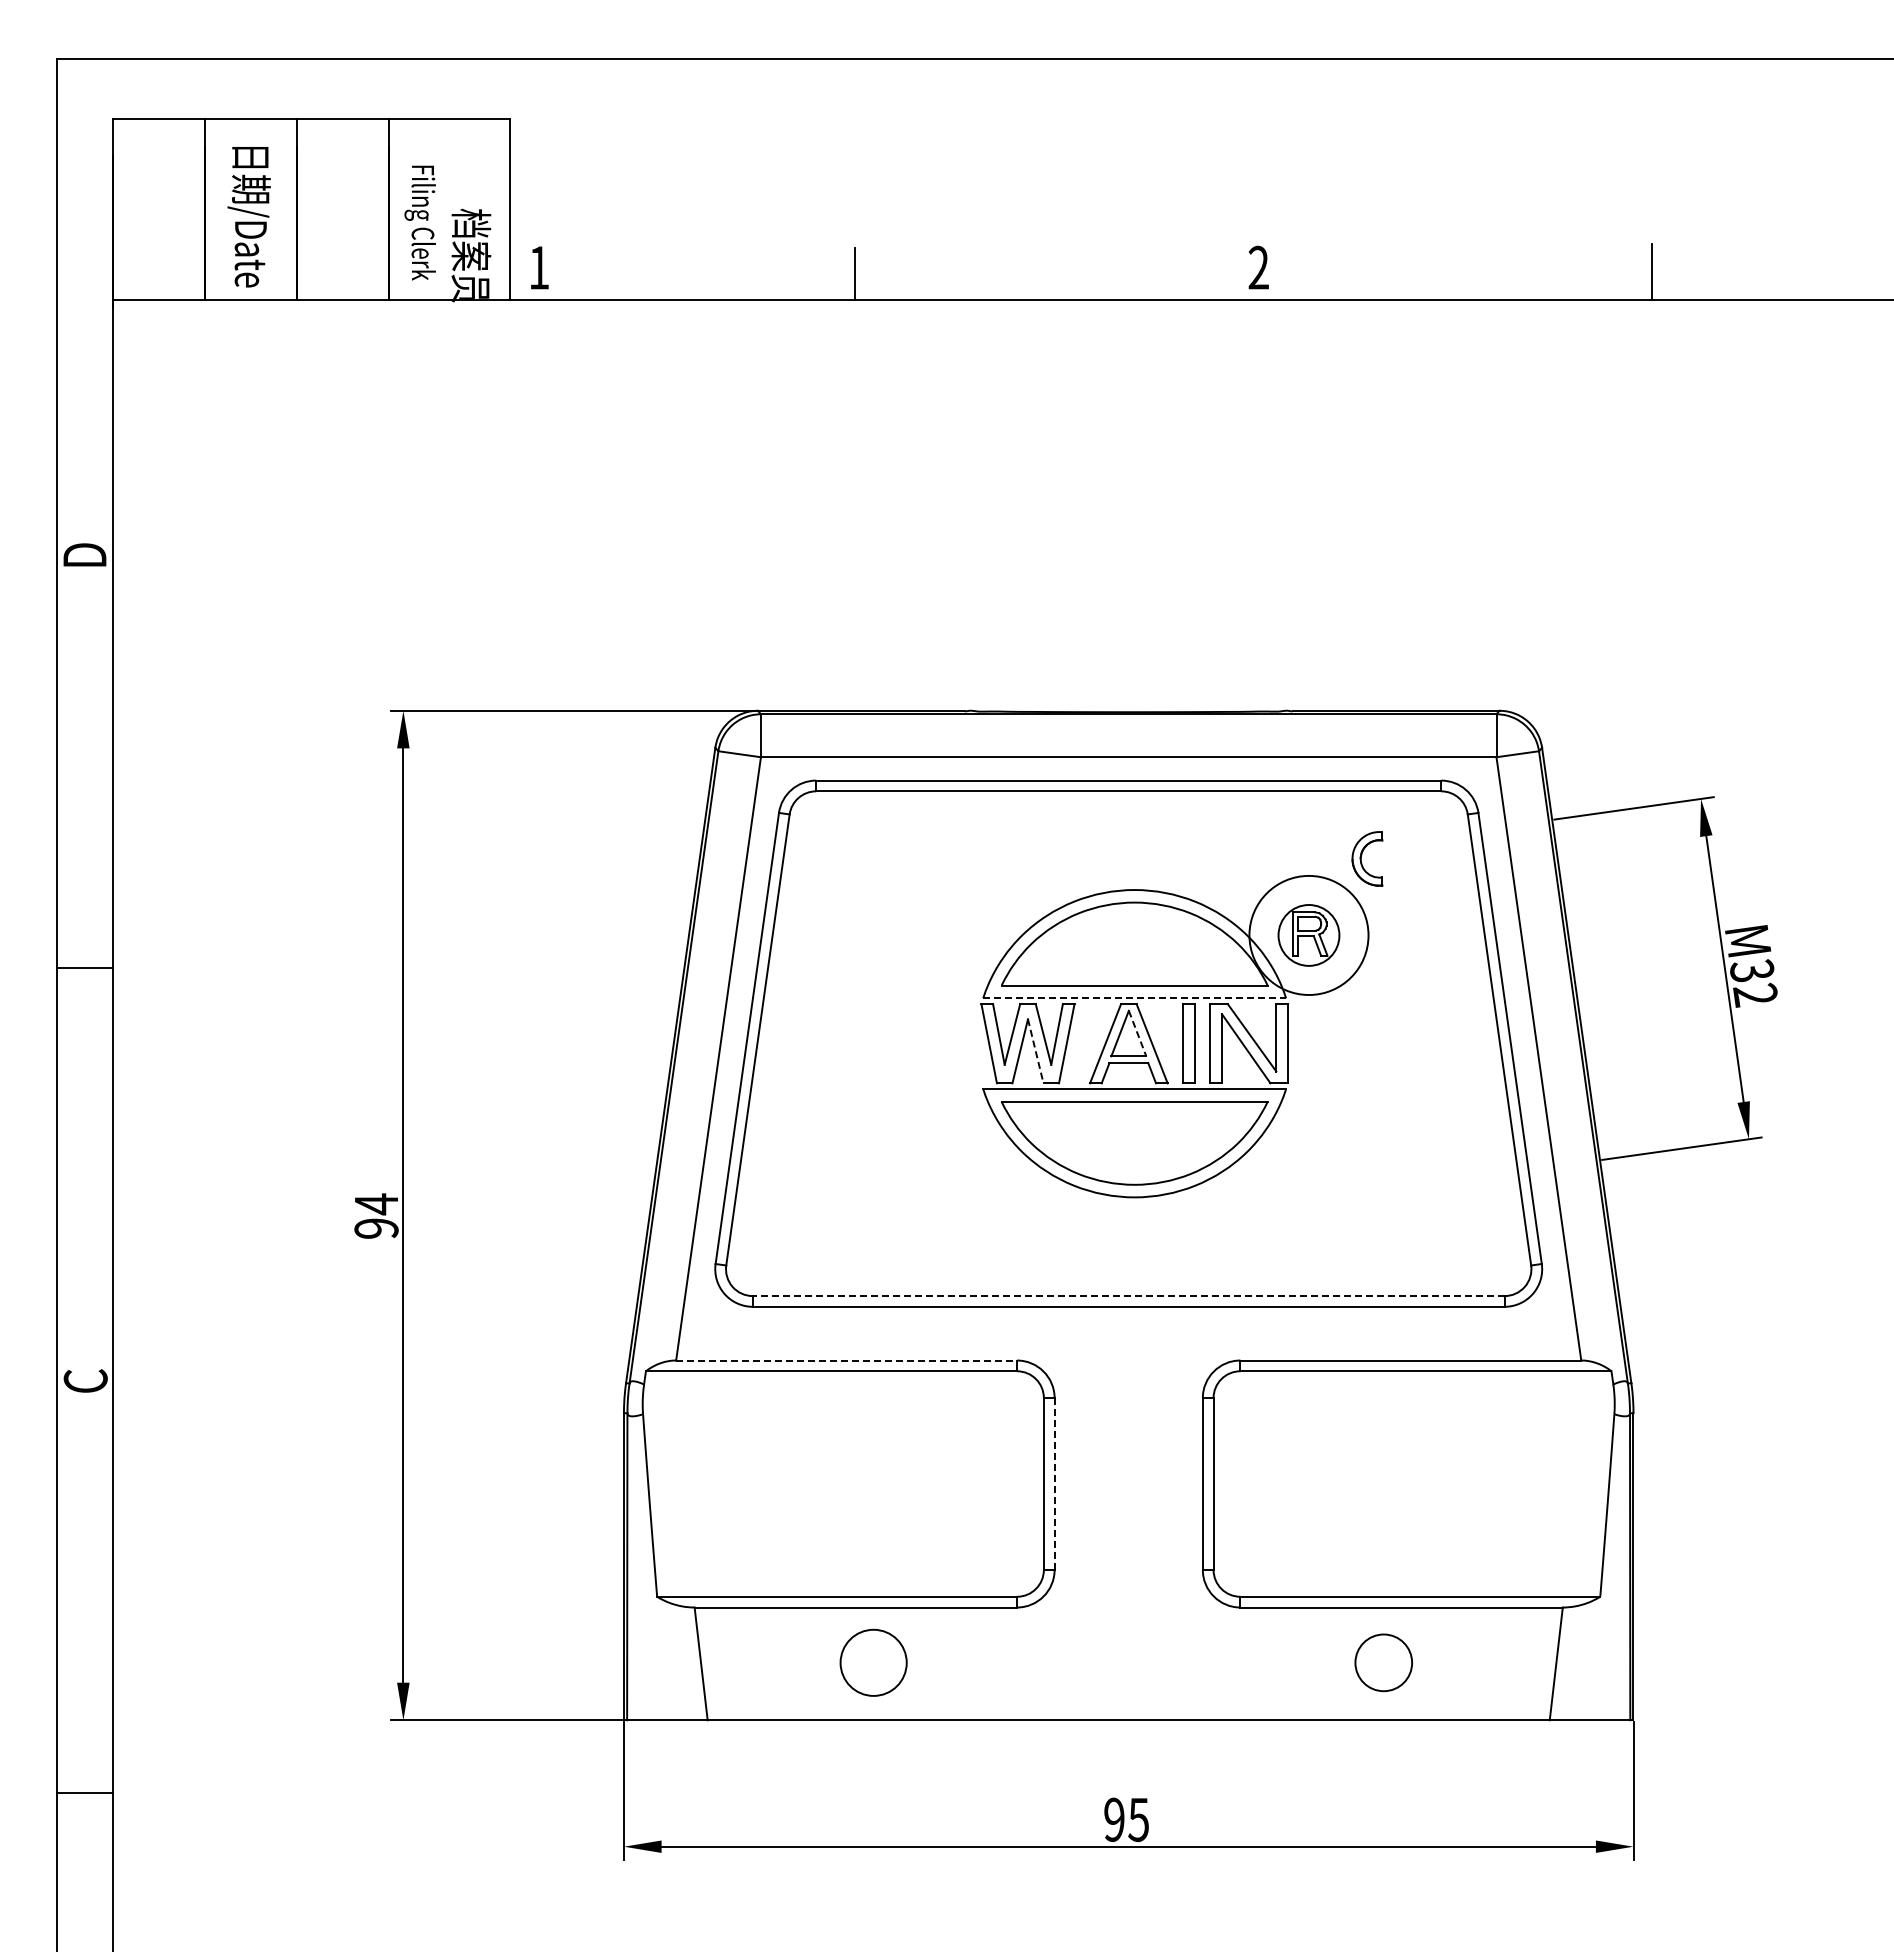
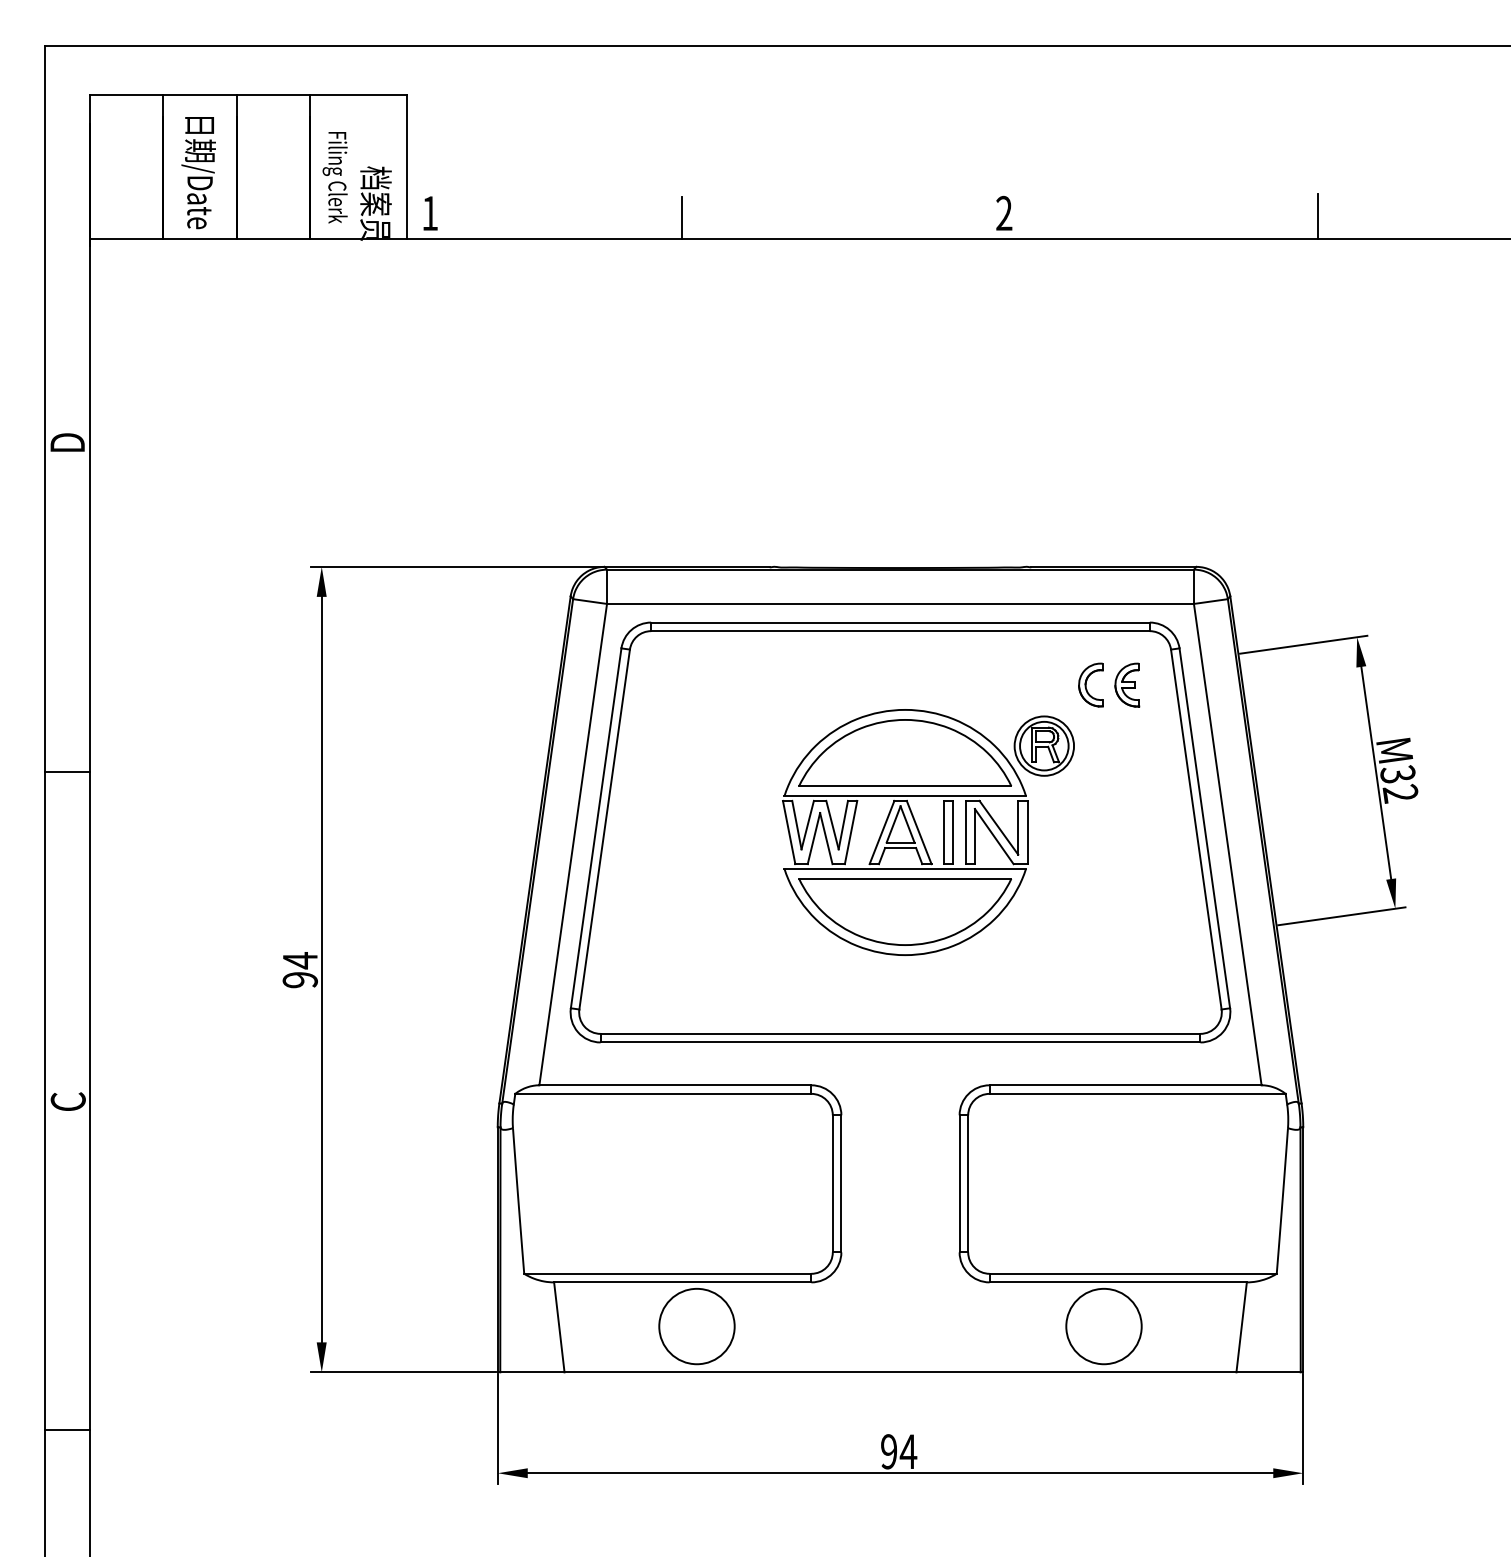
part: (1412, 858) -> (1126, 684), added
circle: (1308, 935) -> (1043, 746), size x0.62
line: (1135, 998) -> (905, 796), dashed -> solid
line: (1137, 1034) -> (907, 825), dashed -> solid
line: (1035, 1051) -> (826, 838), dashed -> solid
line: (1128, 1296) -> (900, 1034), dashed -> solid
line: (847, 1360) -> (676, 1085), dashed -> solid
line: (1054, 1484) -> (841, 1184), dashed -> solid
circle: (873, 1662) -> (696, 1326), size x1.43
circle: (1383, 1662) -> (1103, 1326), size x1.67
text: (1138, 1819) -> (908, 1451), 95 -> 94

